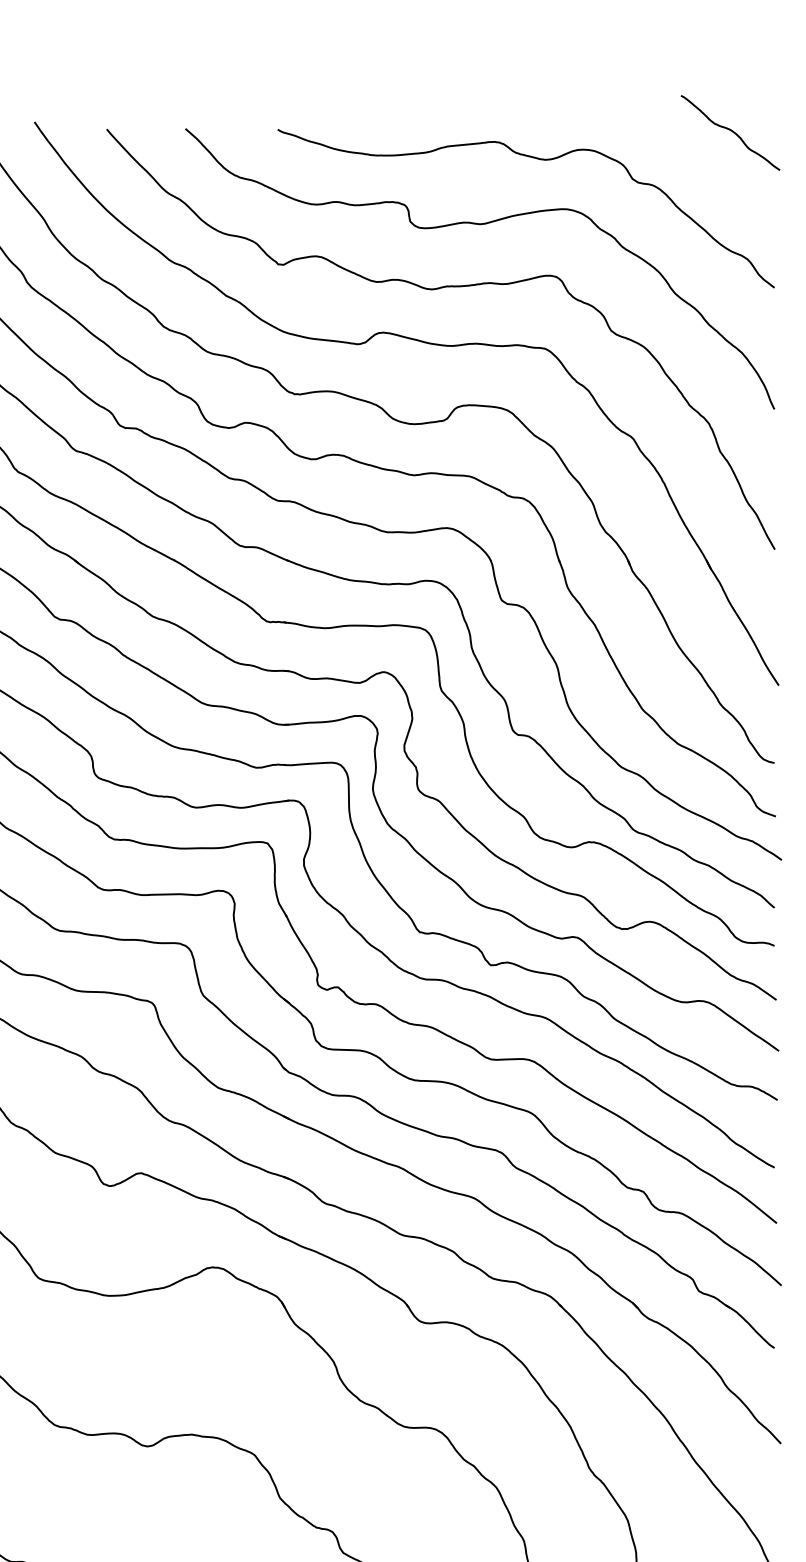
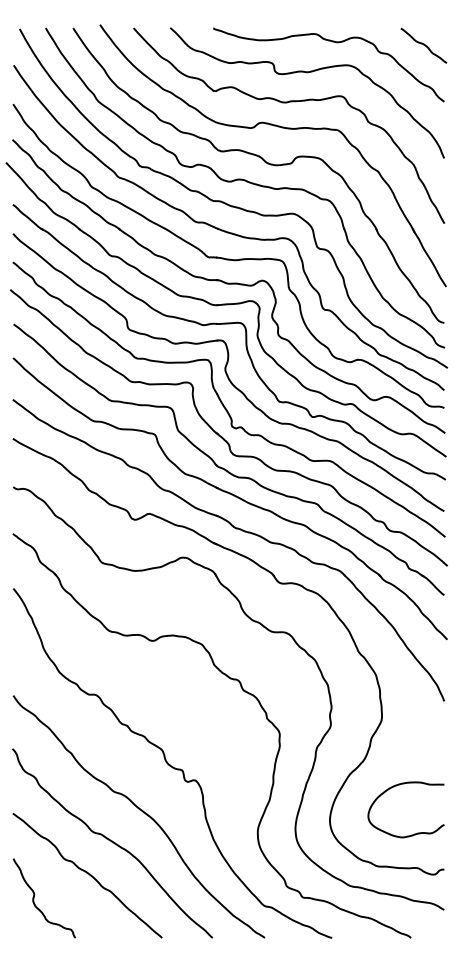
curve: (729, 132) -> (423, 45), moved

